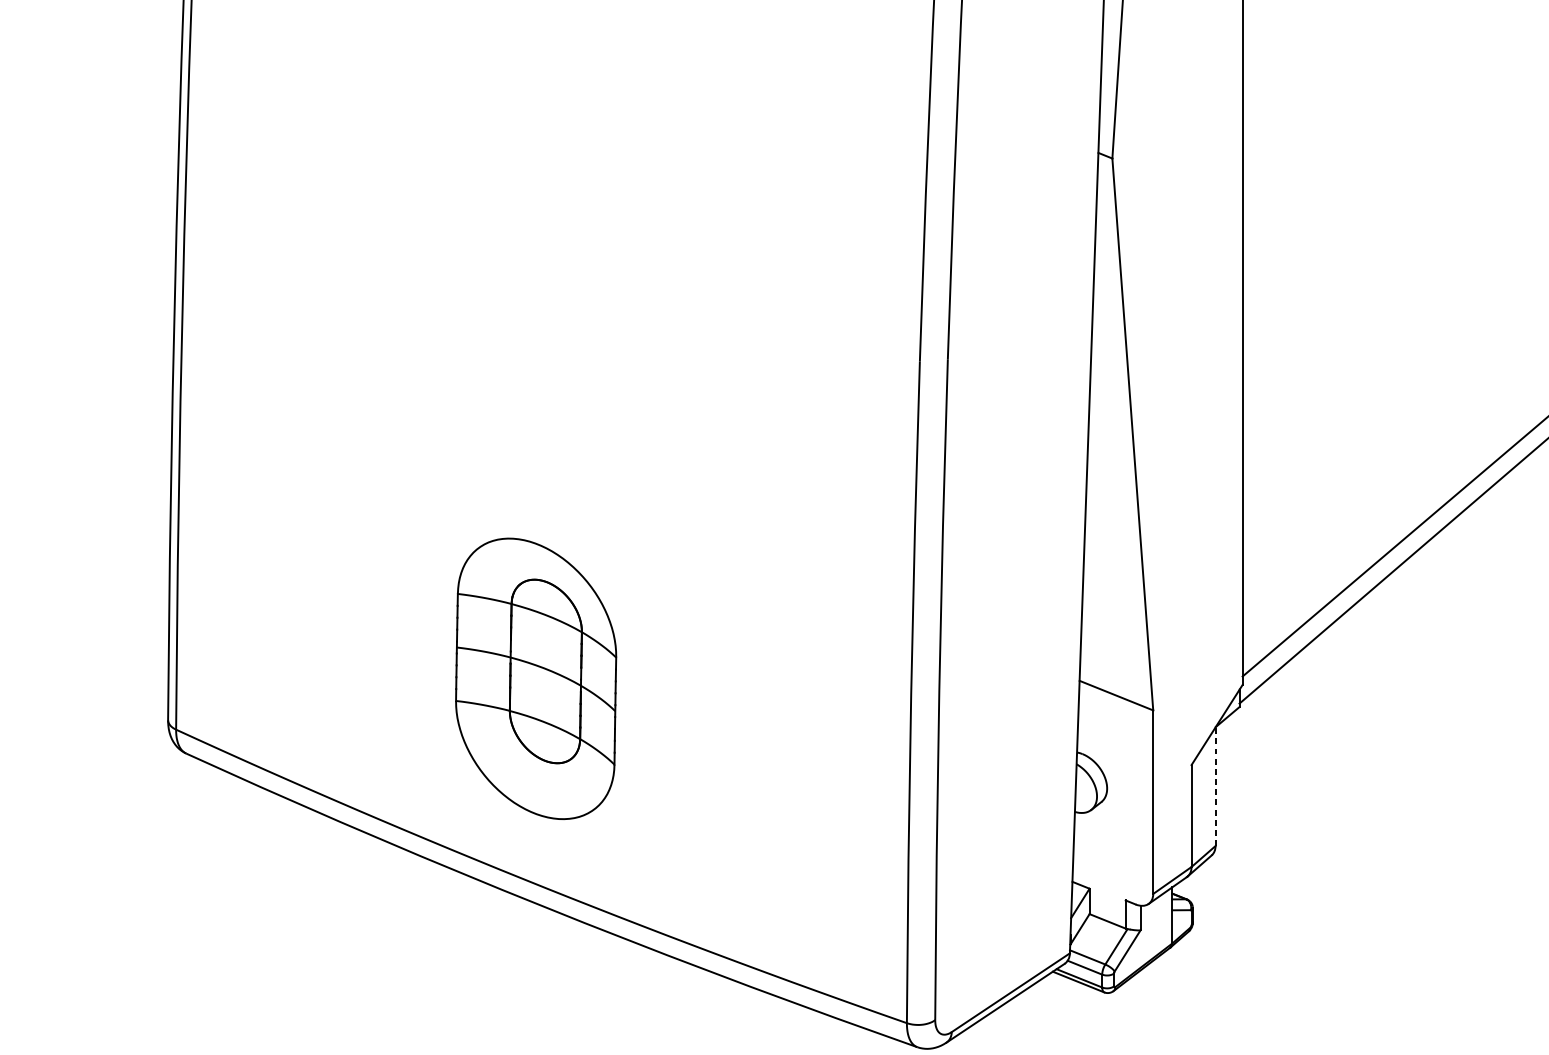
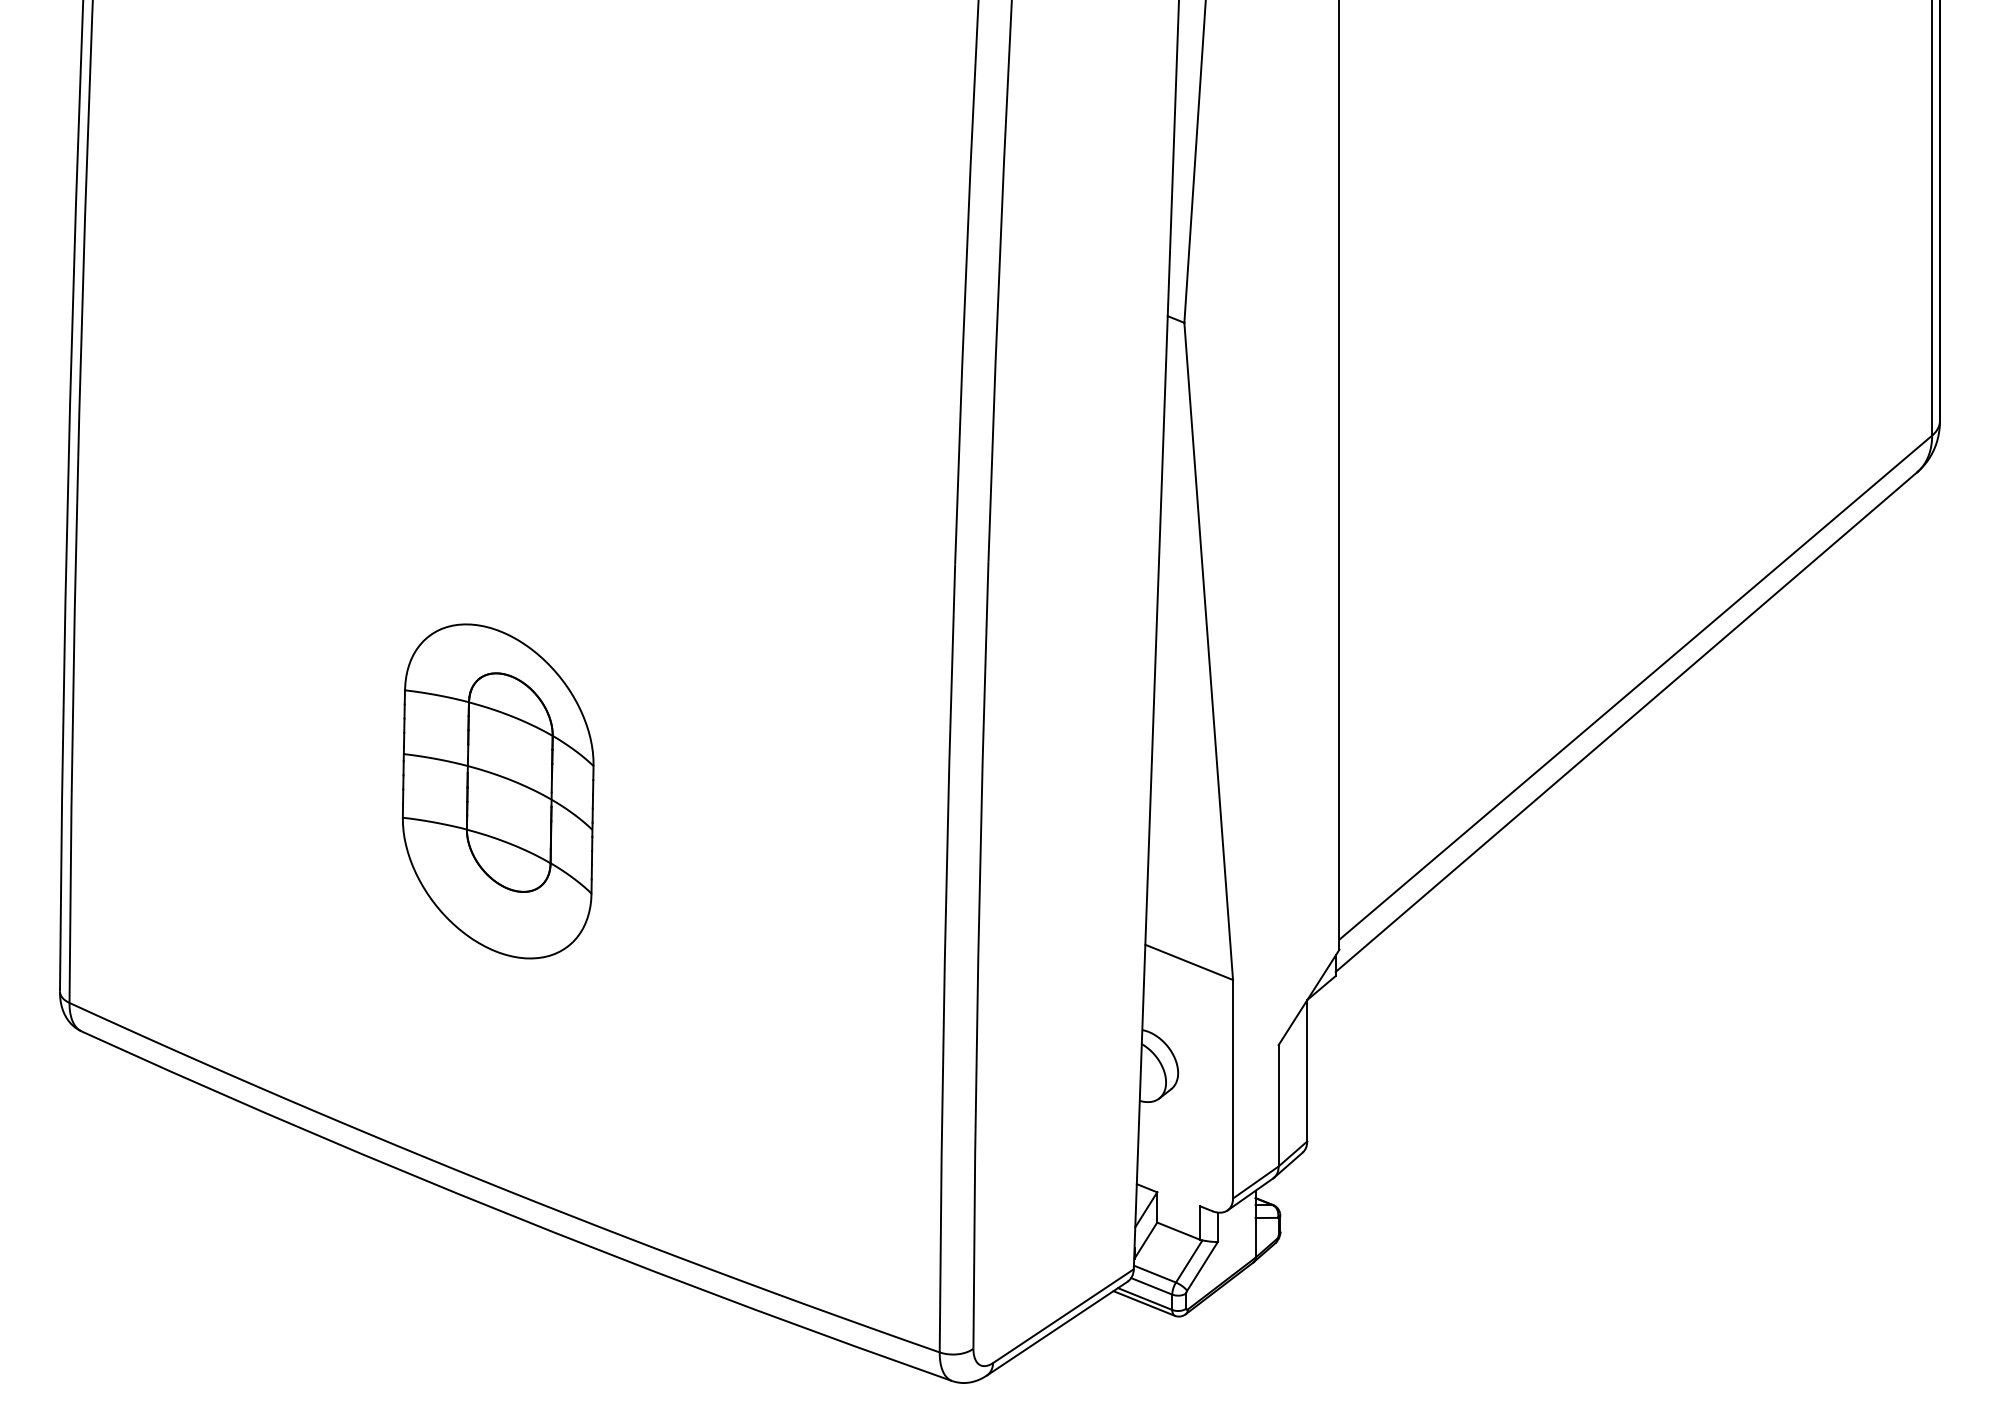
part: (535, 678) -> (497, 791), moved
line: (1215, 786) -> (1307, 1070), dashed -> solid

